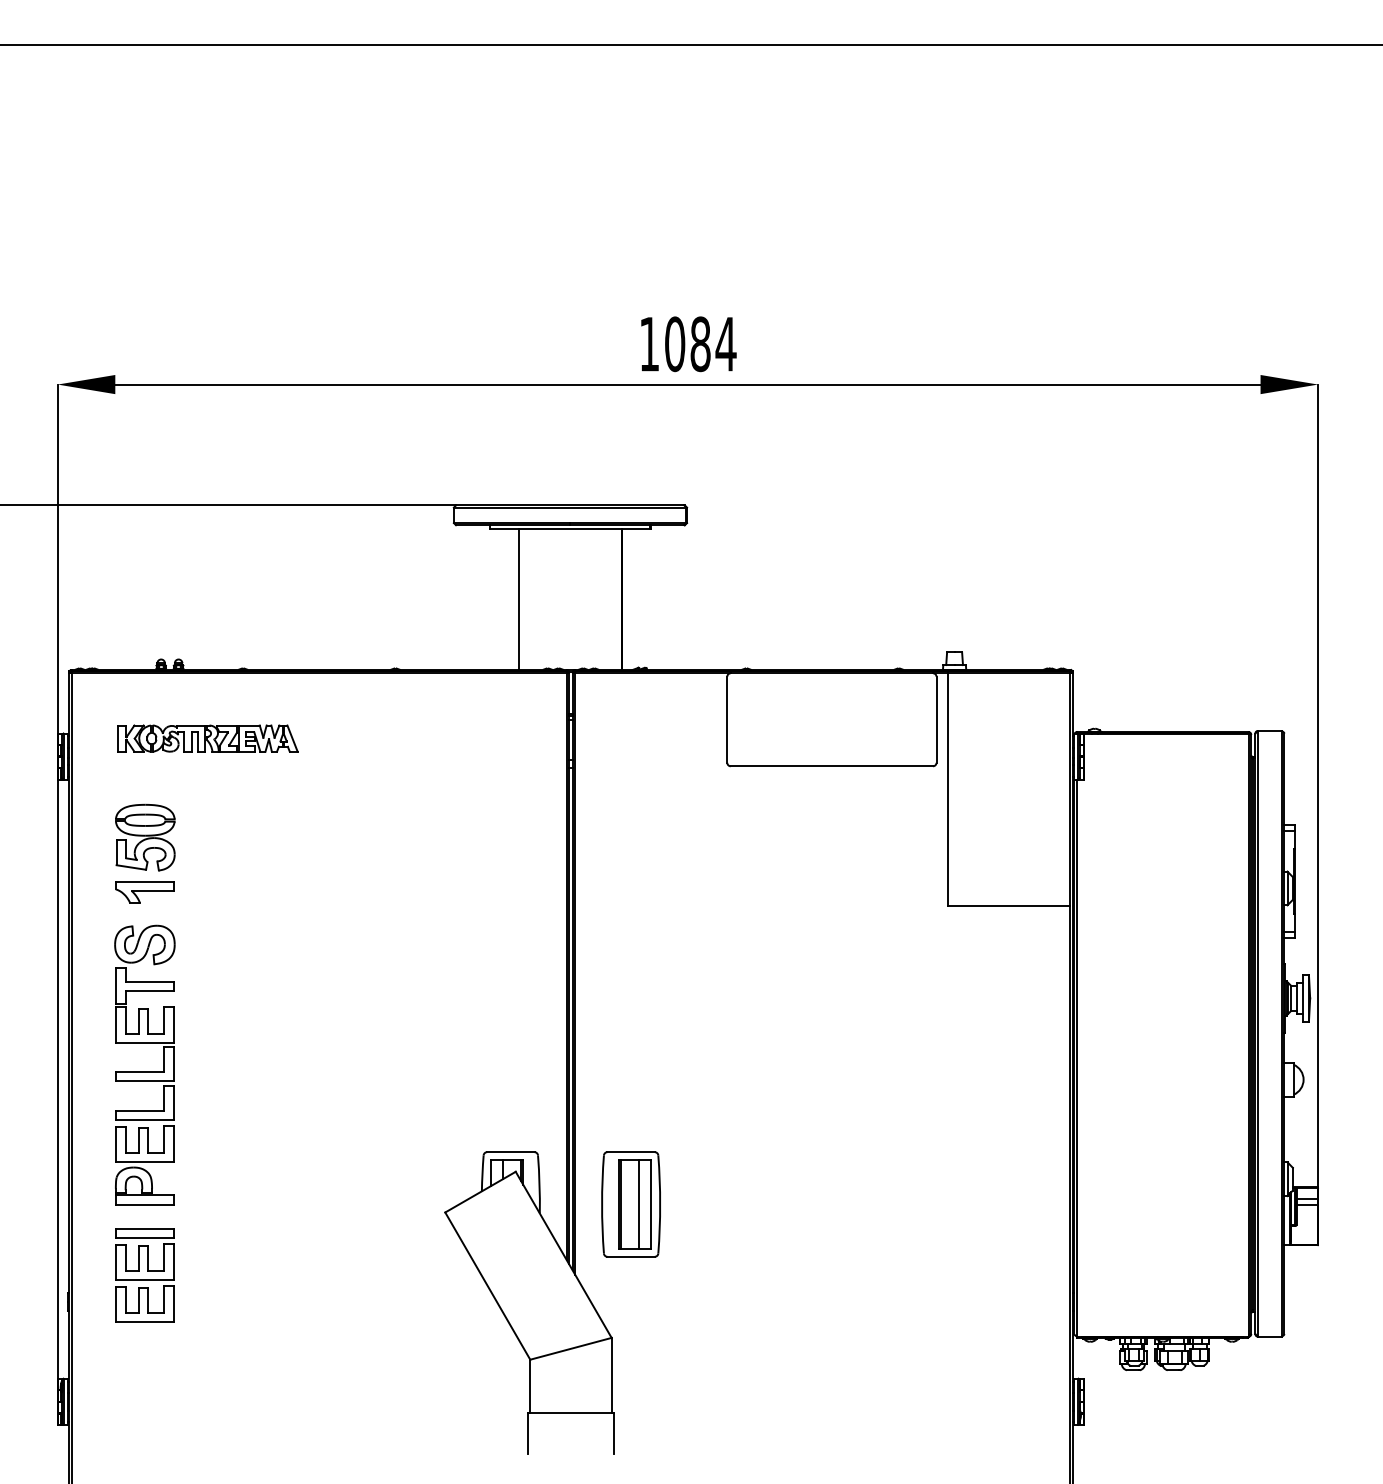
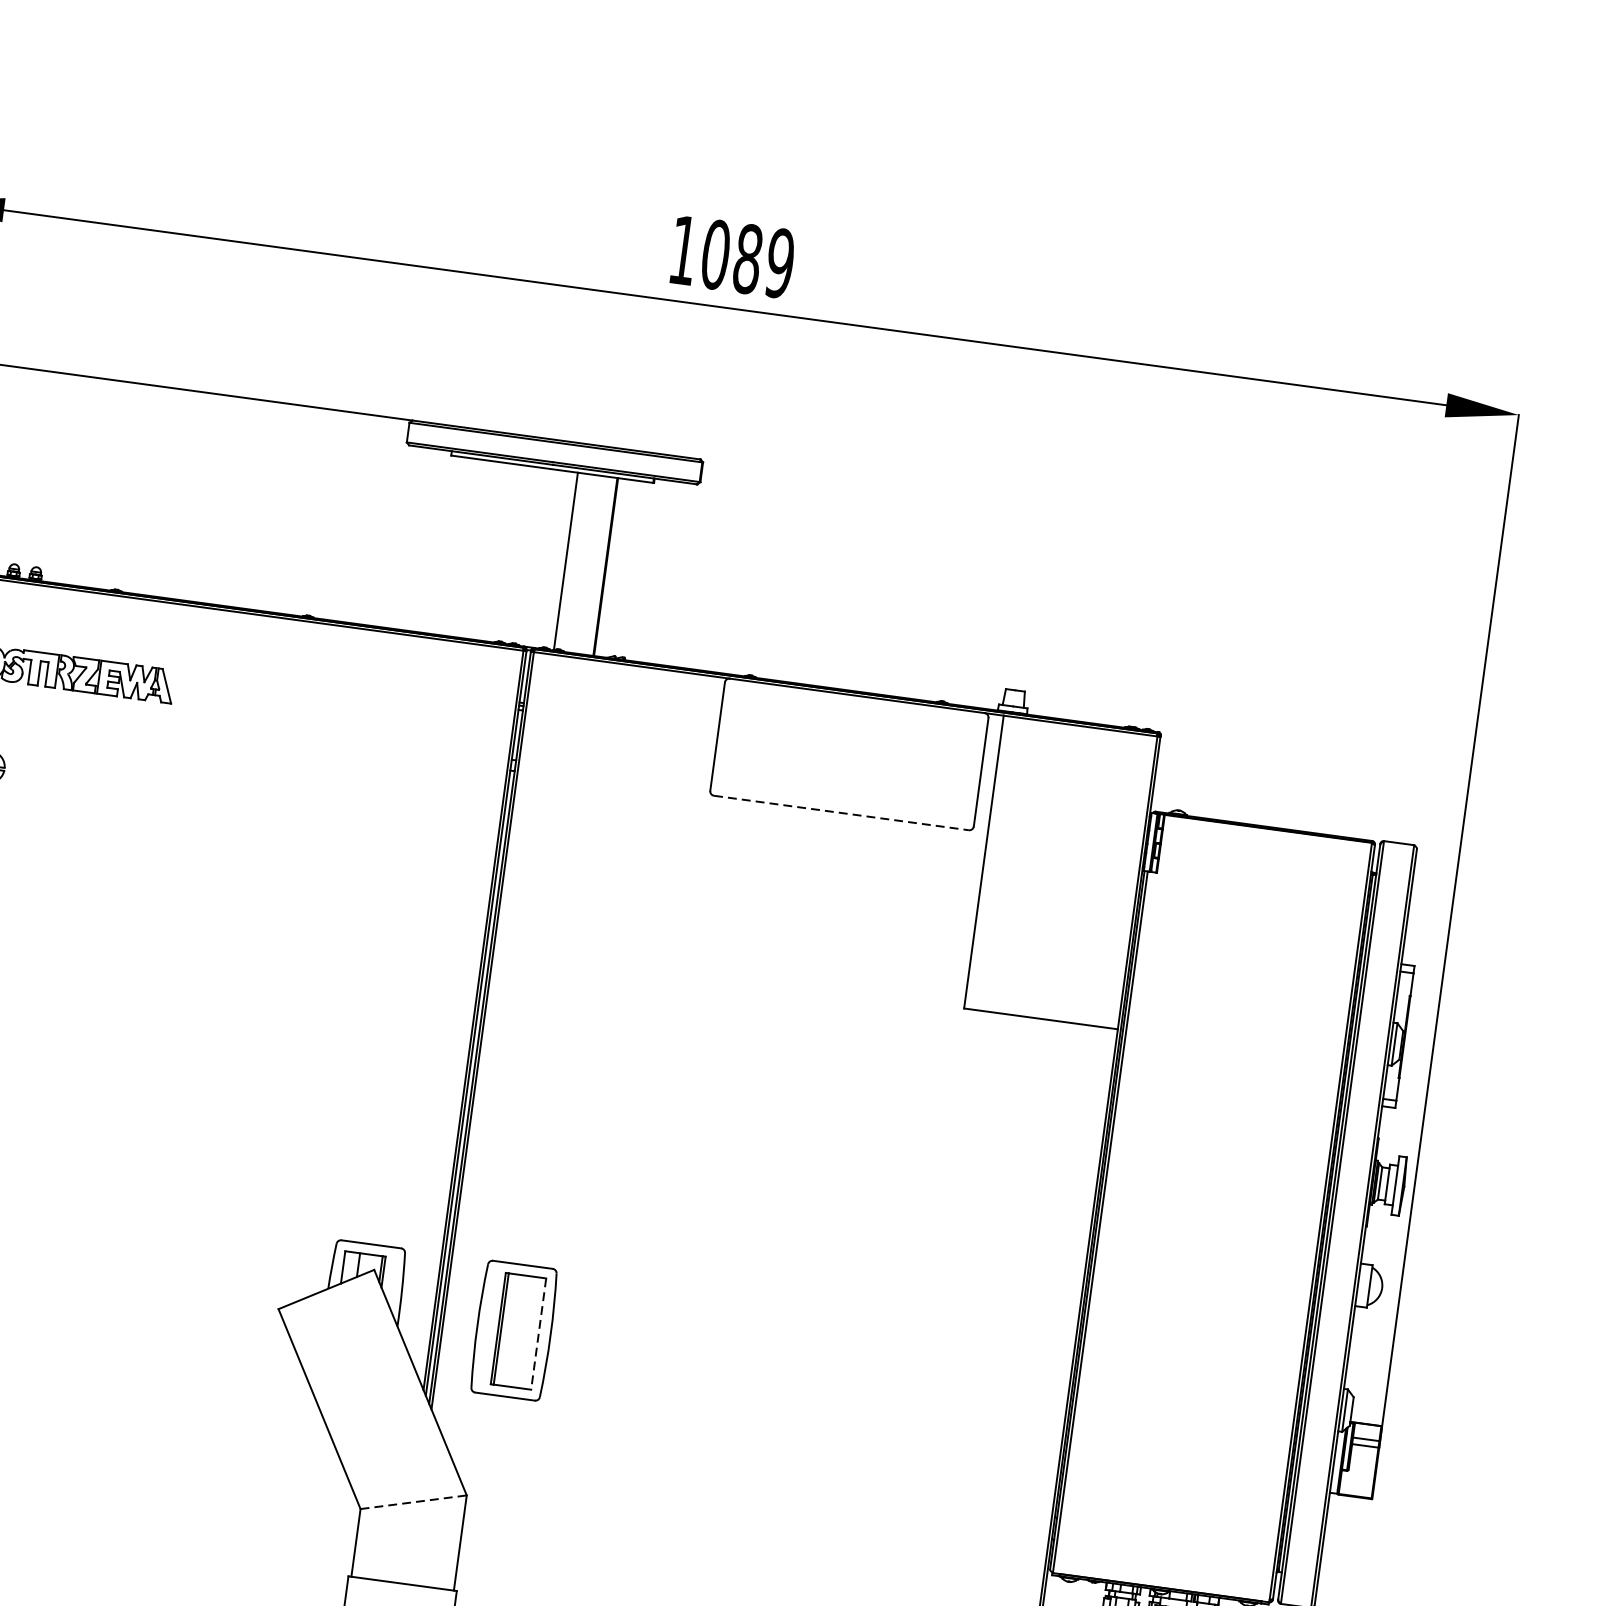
text: (725, 344) -> (779, 263), 1084 -> 1089
line: (518, 598) -> (566, 560), moved
line: (832, 766) -> (842, 813), solid -> dashed
line: (638, 1204) -> (523, 1331), removed
line: (650, 1204) -> (538, 1334), solid -> dashed
line: (571, 1348) -> (414, 1501), solid -> dashed

